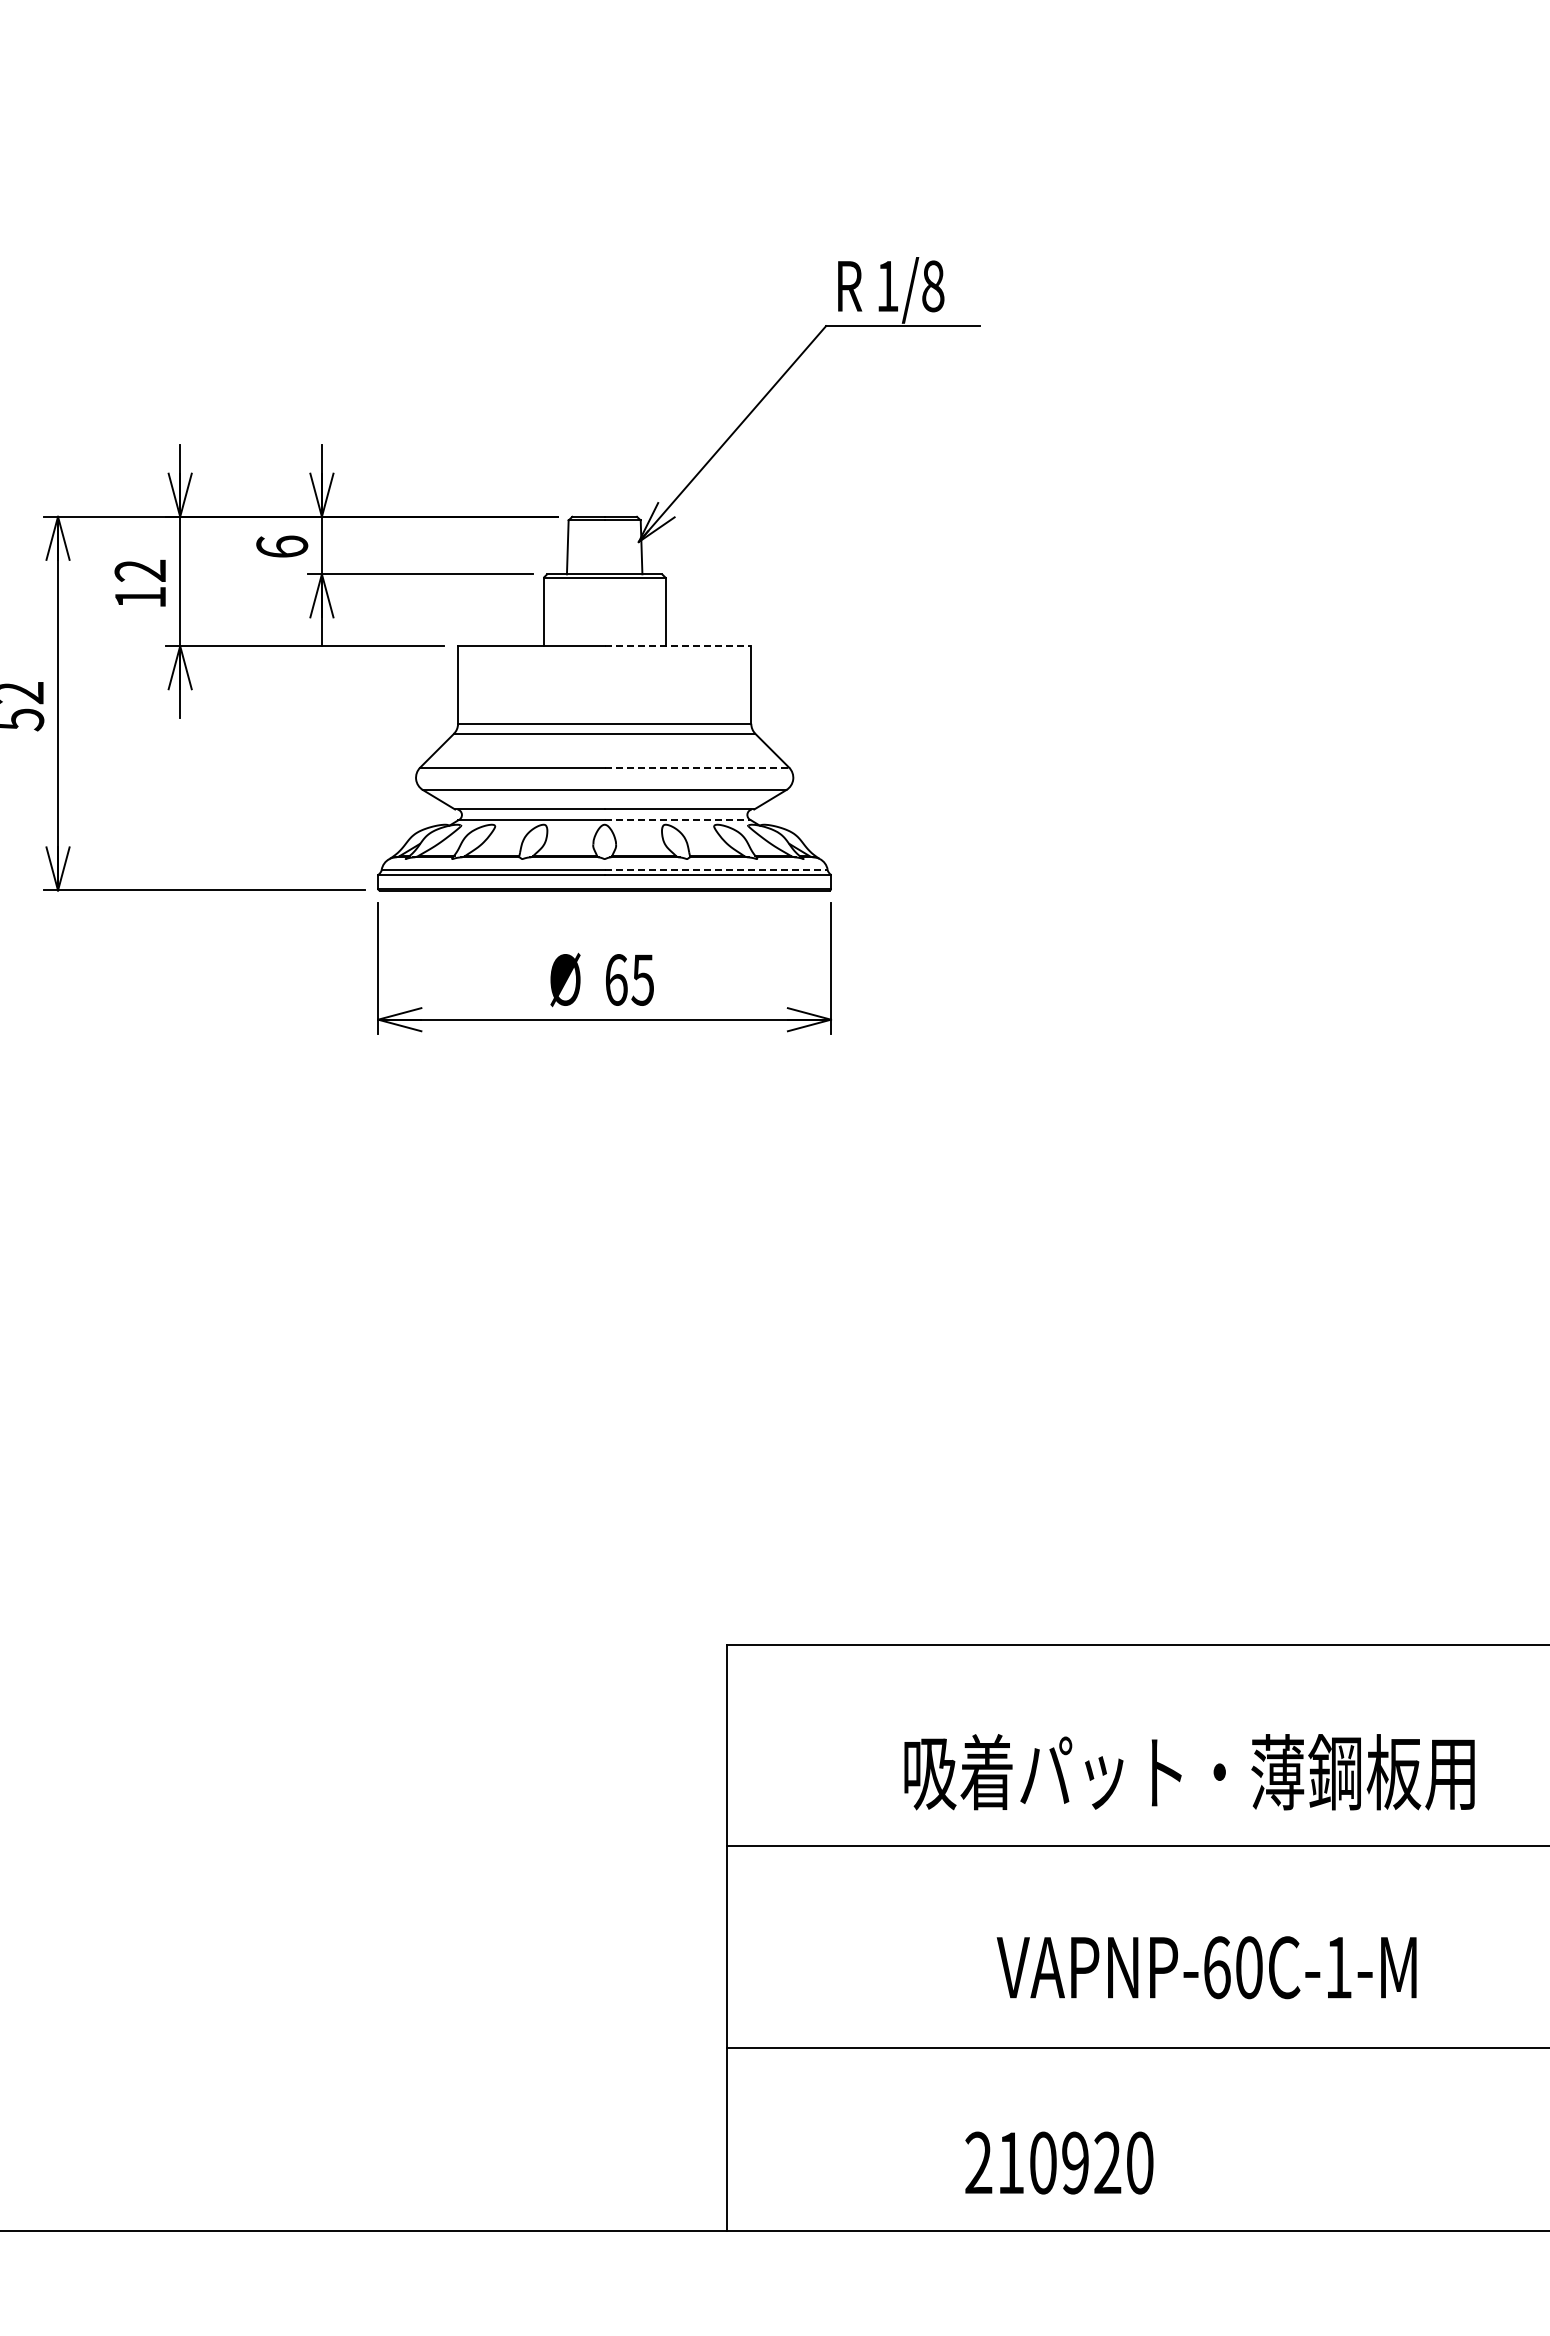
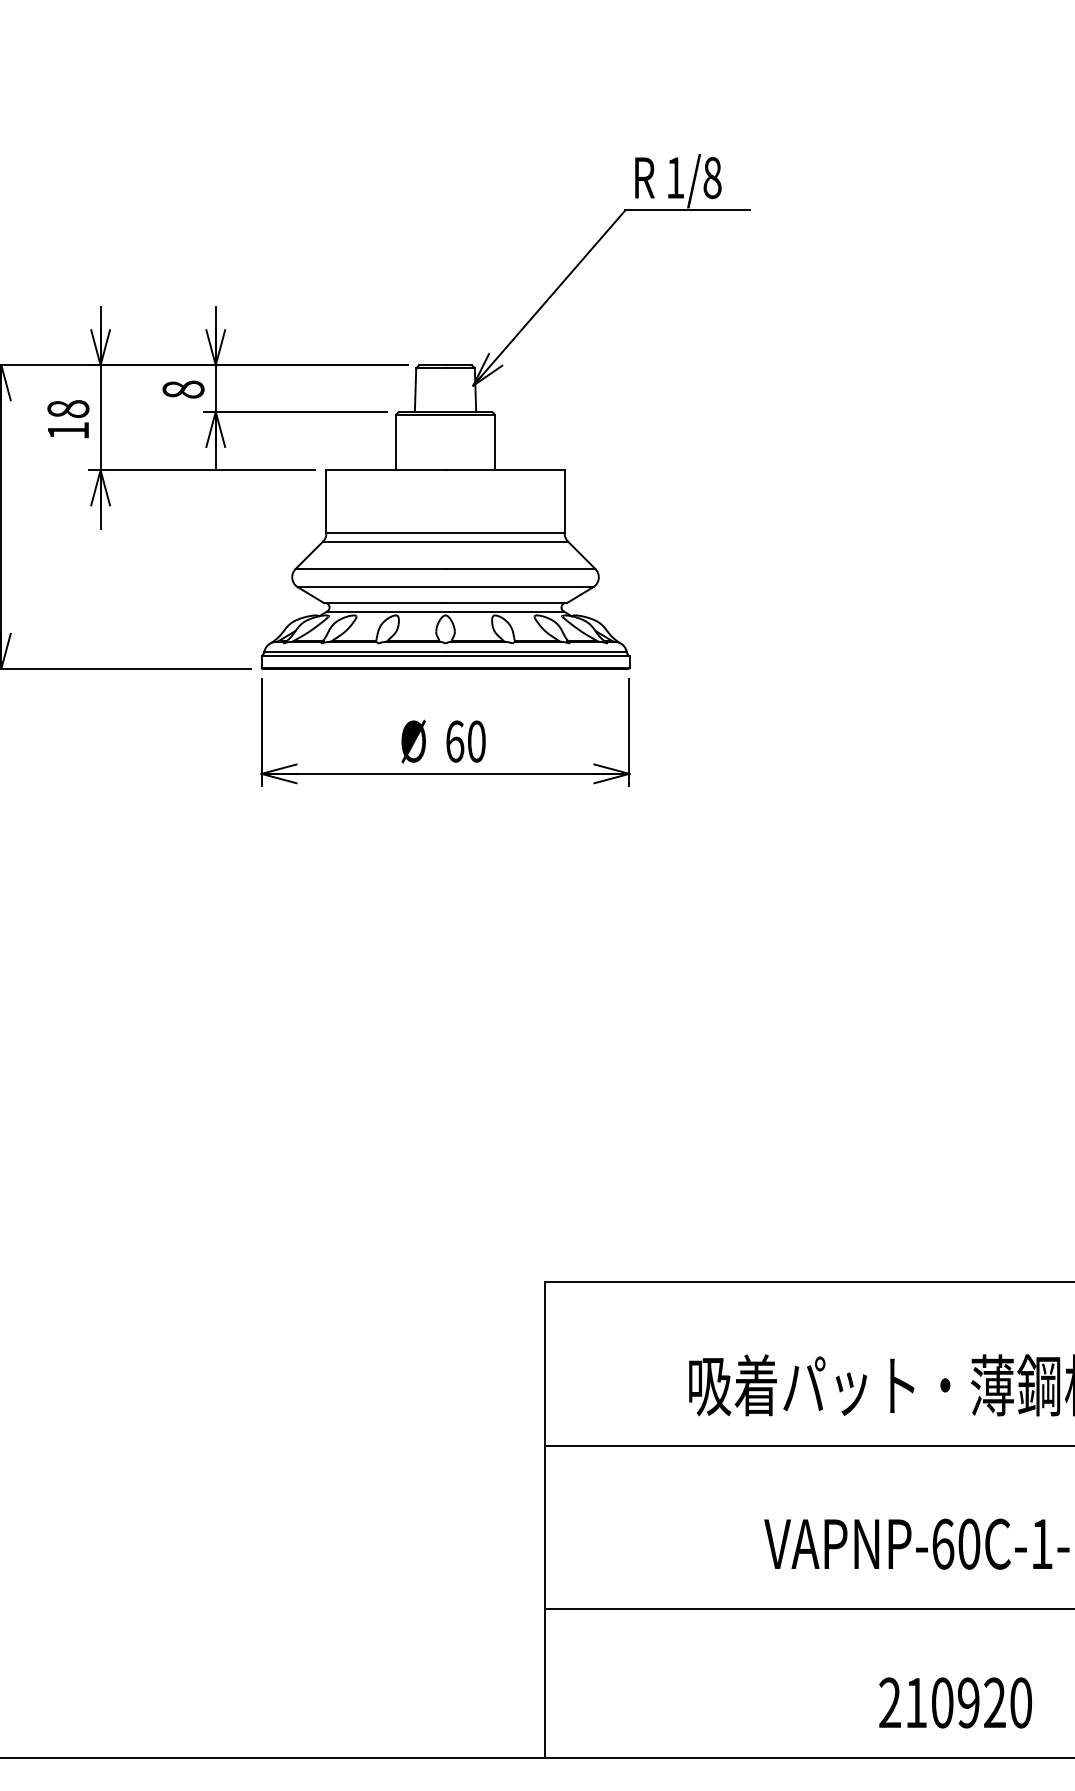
text: (282, 546) -> (183, 389), 6 -> 8
text: (140, 570) -> (68, 408), 12 -> 18
line: (678, 646) -> (505, 470), dashed -> solid
line: (697, 767) -> (520, 568), dashed -> solid
line: (678, 820) -> (505, 612), dashed -> solid
line: (716, 869) -> (536, 651), dashed -> solid
text: (642, 979) -> (476, 741), 65 -> 60
text: (1059, 2162) -> (955, 1702), moved

